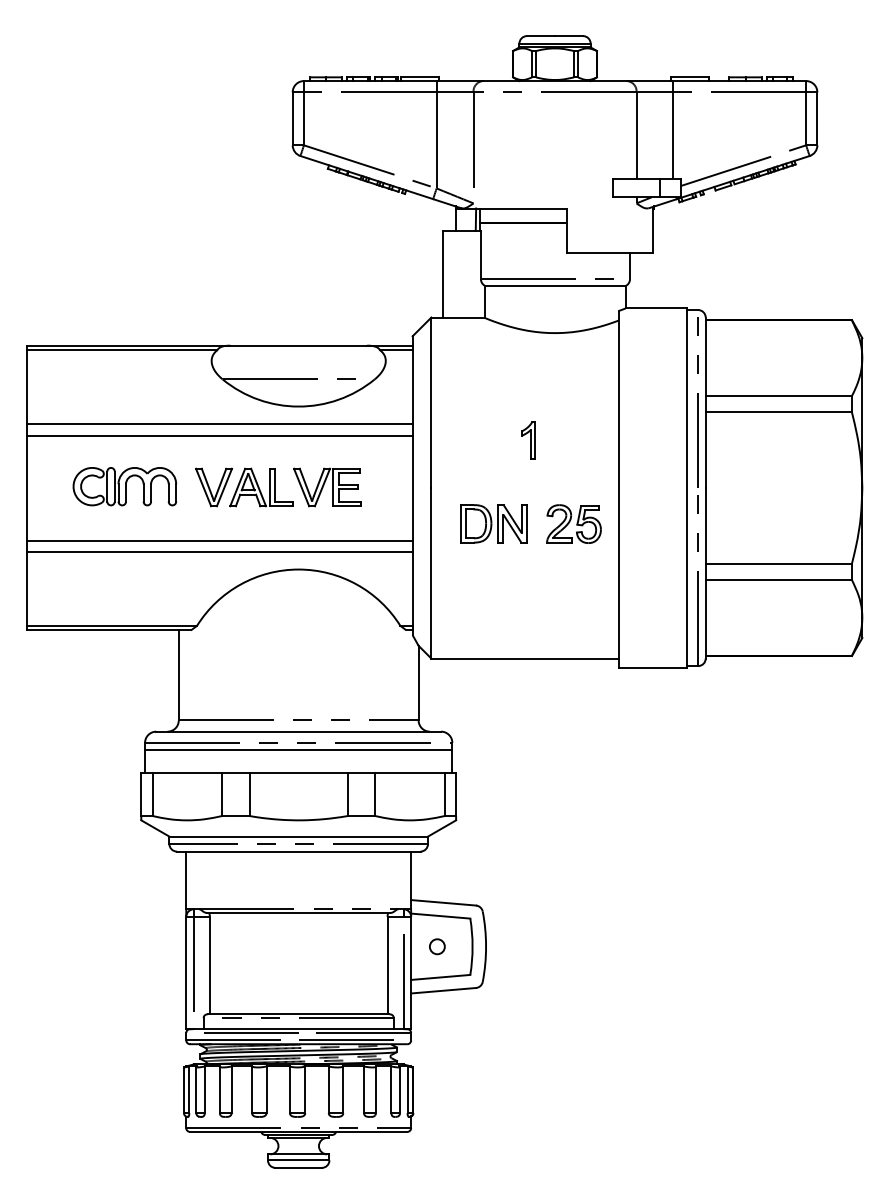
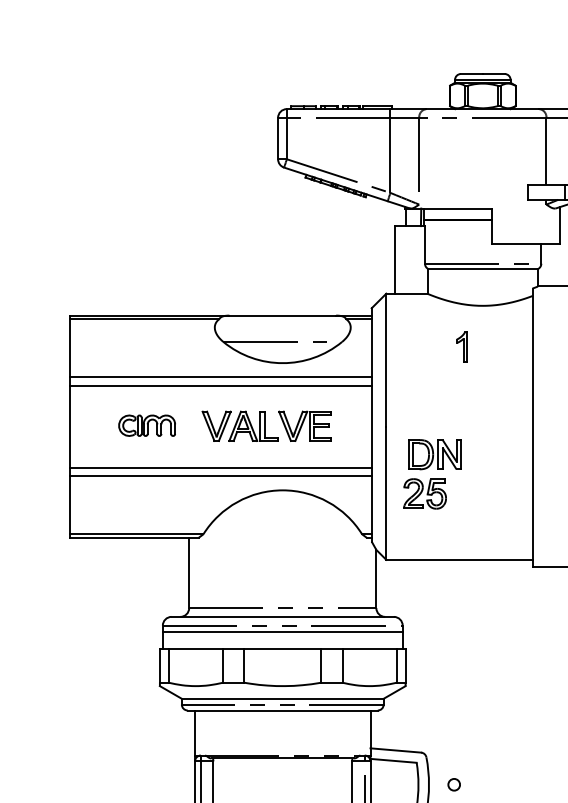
part: (528, 440) -> (462, 346), moved
part: (124, 486) -> (146, 425), size x0.7
part: (573, 523) -> (424, 493), moved
circle: (437, 946) -> (454, 784), moved

